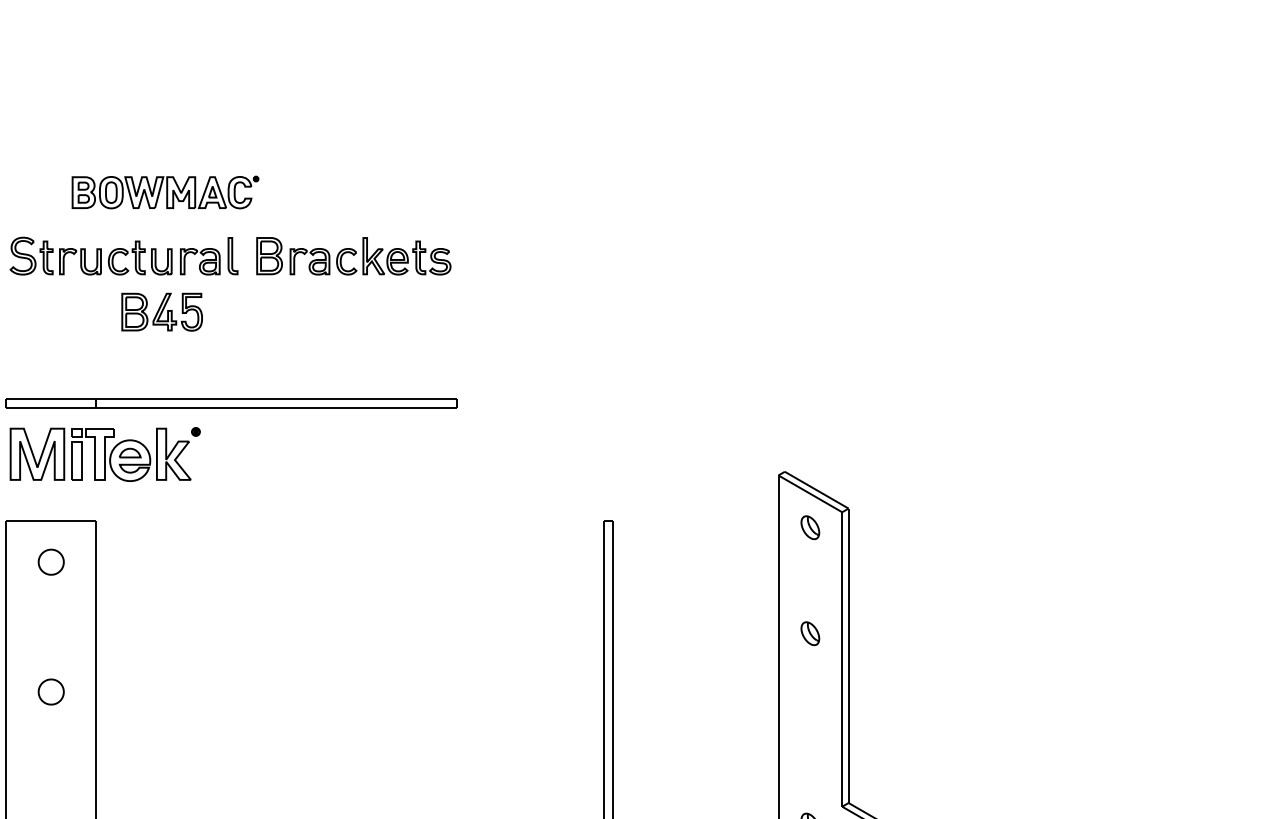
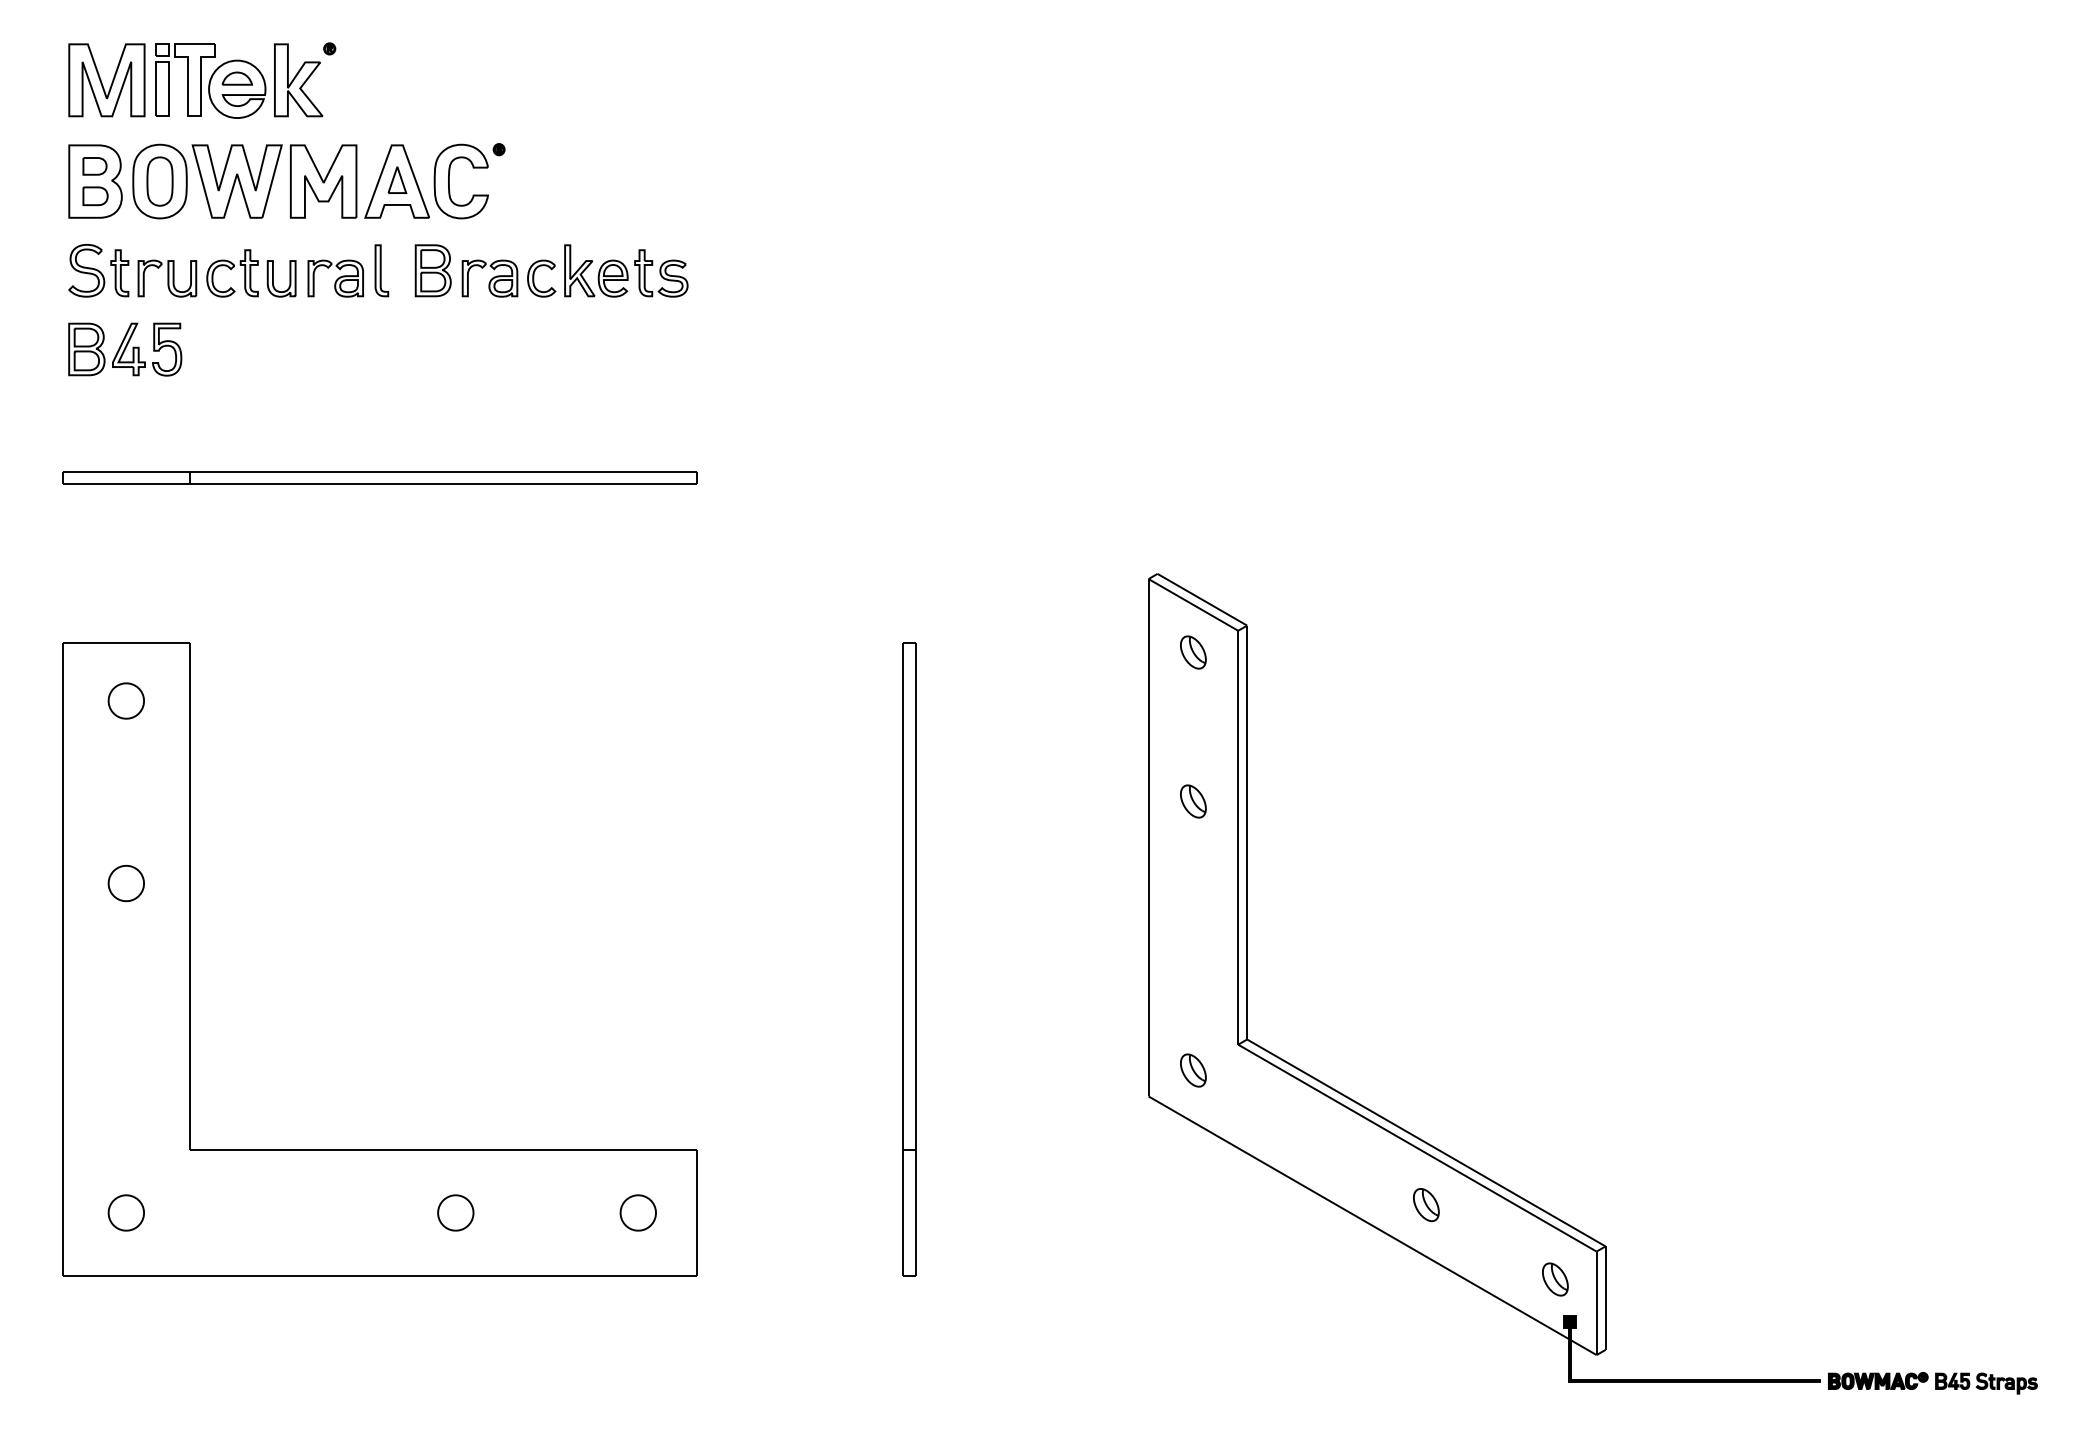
part: (165, 192) -> (286, 181), size x1.67
part: (162, 312) -> (125, 349), moved
part: (105, 454) -> (202, 80), moved

